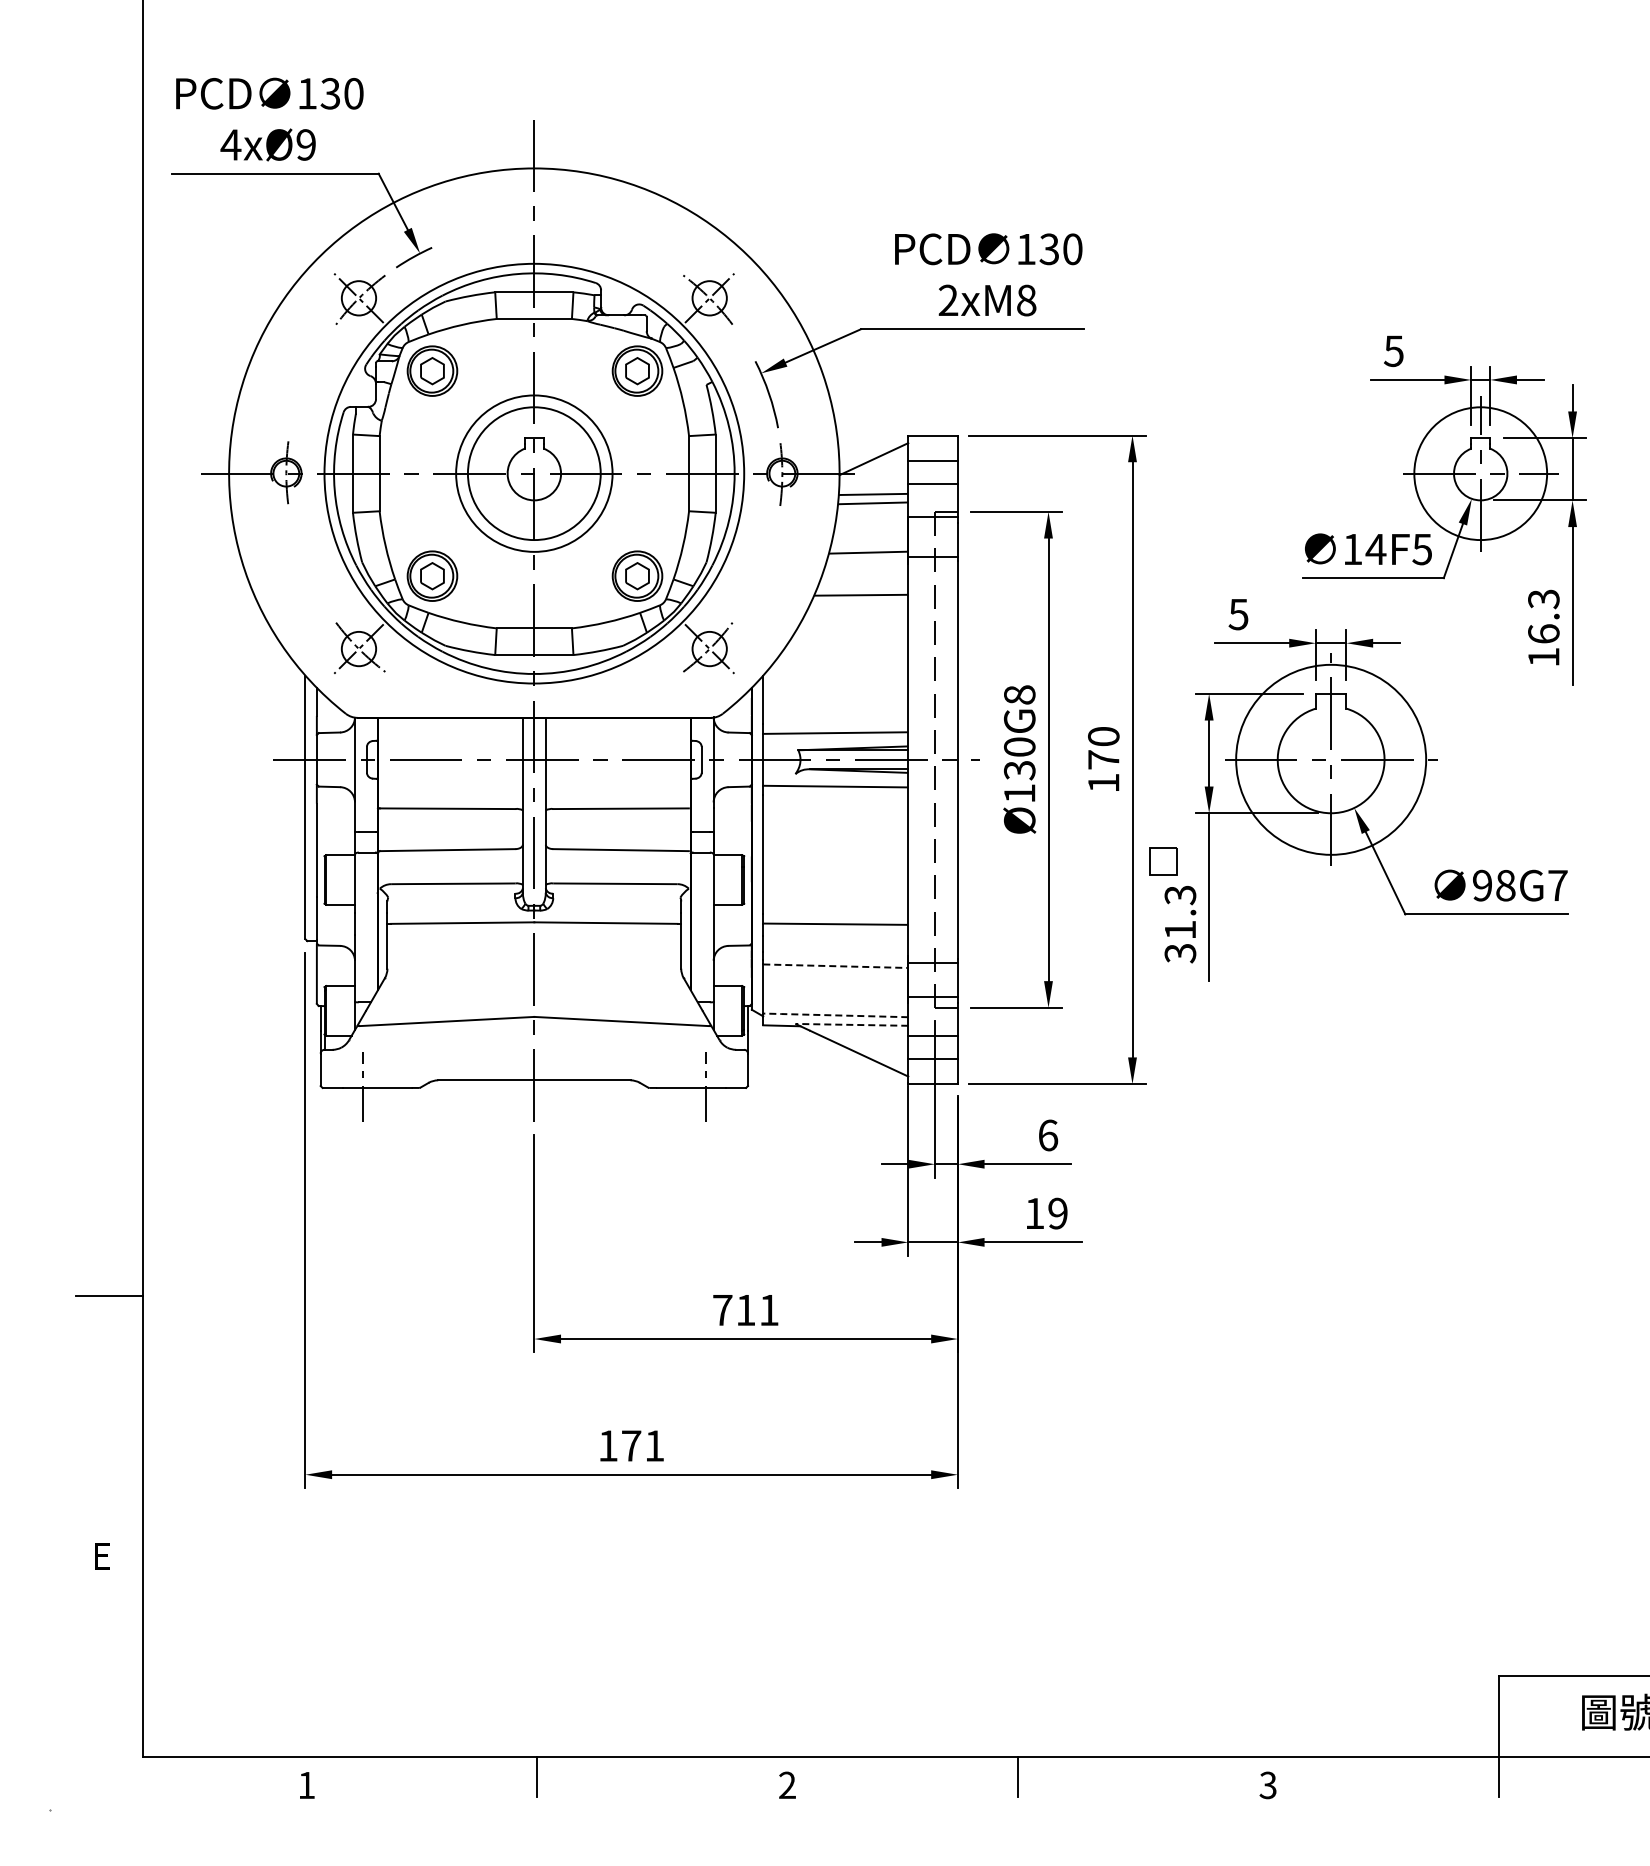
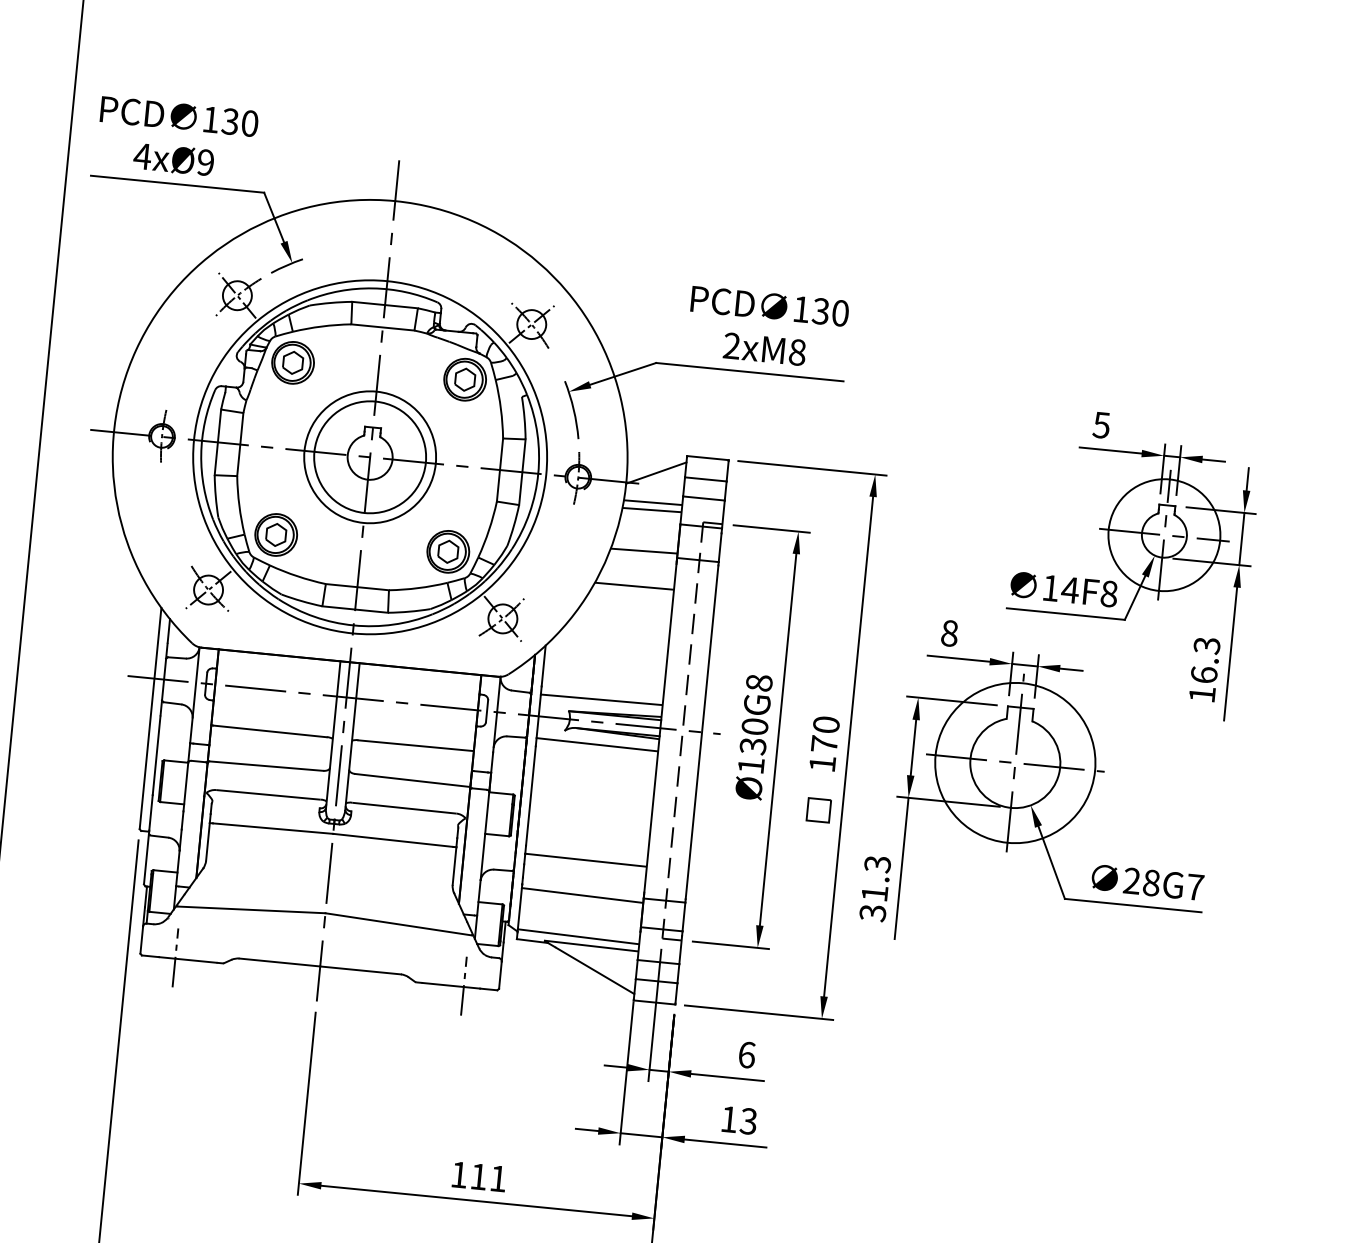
text: (1422, 549) -> (1109, 594), 14F5 -> 14F8
text: (1238, 614) -> (949, 633), 5 -> 8
part: (1163, 861) -> (818, 810), moved
text: (1482, 885) -> (1132, 880), 98G7 -> 28G7
line: (836, 966) -> (583, 895), dashed -> solid
line: (834, 1015) -> (577, 936), dashed -> solid
line: (851, 1024) -> (591, 945), dashed -> solid
text: (1057, 1213) -> (748, 1121), 19 -> 13
text: (722, 1310) -> (459, 1175), 711 -> 111

